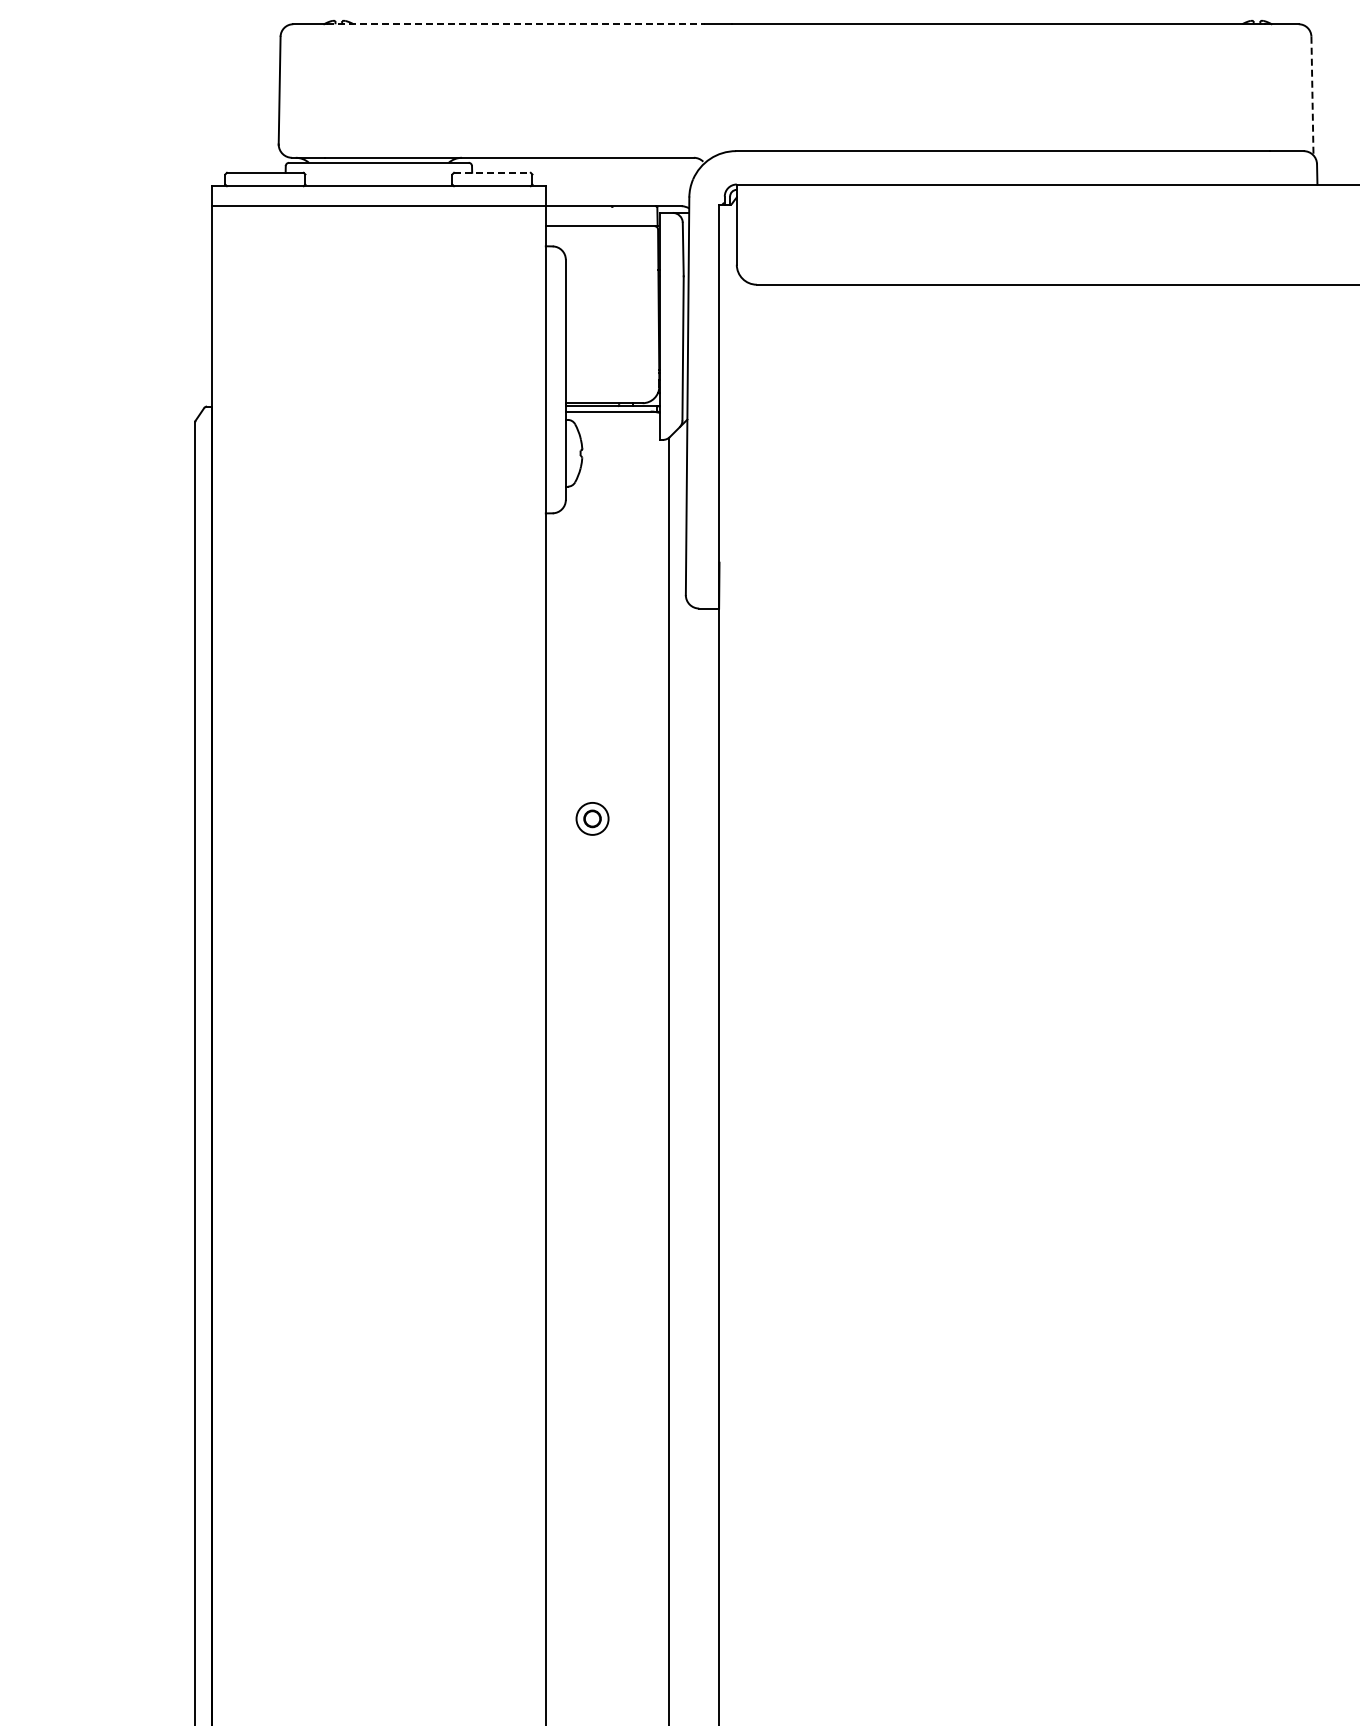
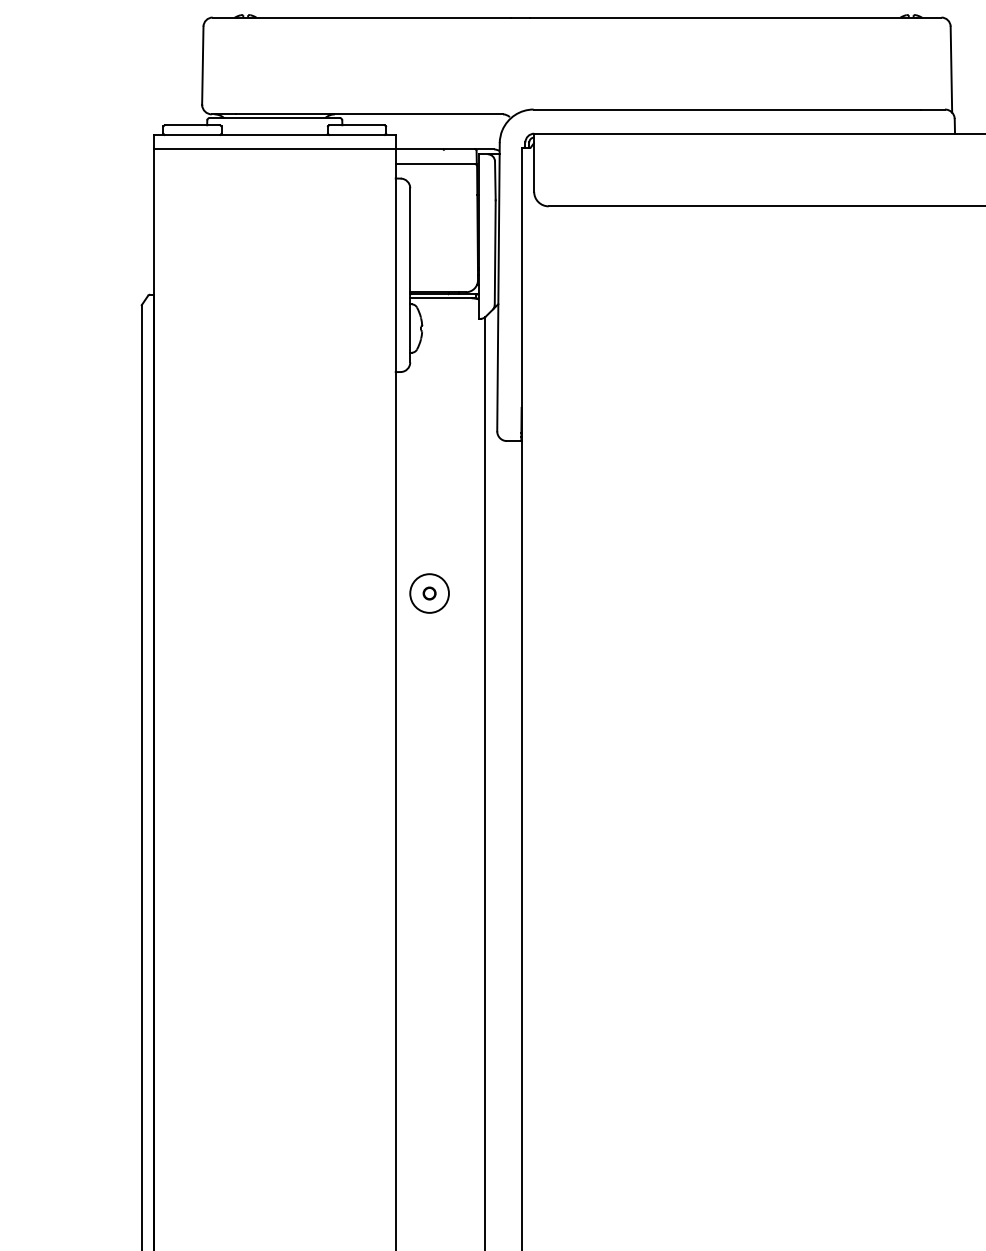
line: (516, 24) -> (374, 17), dashed -> solid
line: (1312, 96) -> (951, 69), dashed -> solid
line: (492, 172) -> (357, 125), dashed -> solid
circle: (592, 818) -> (429, 593), size x1.67

